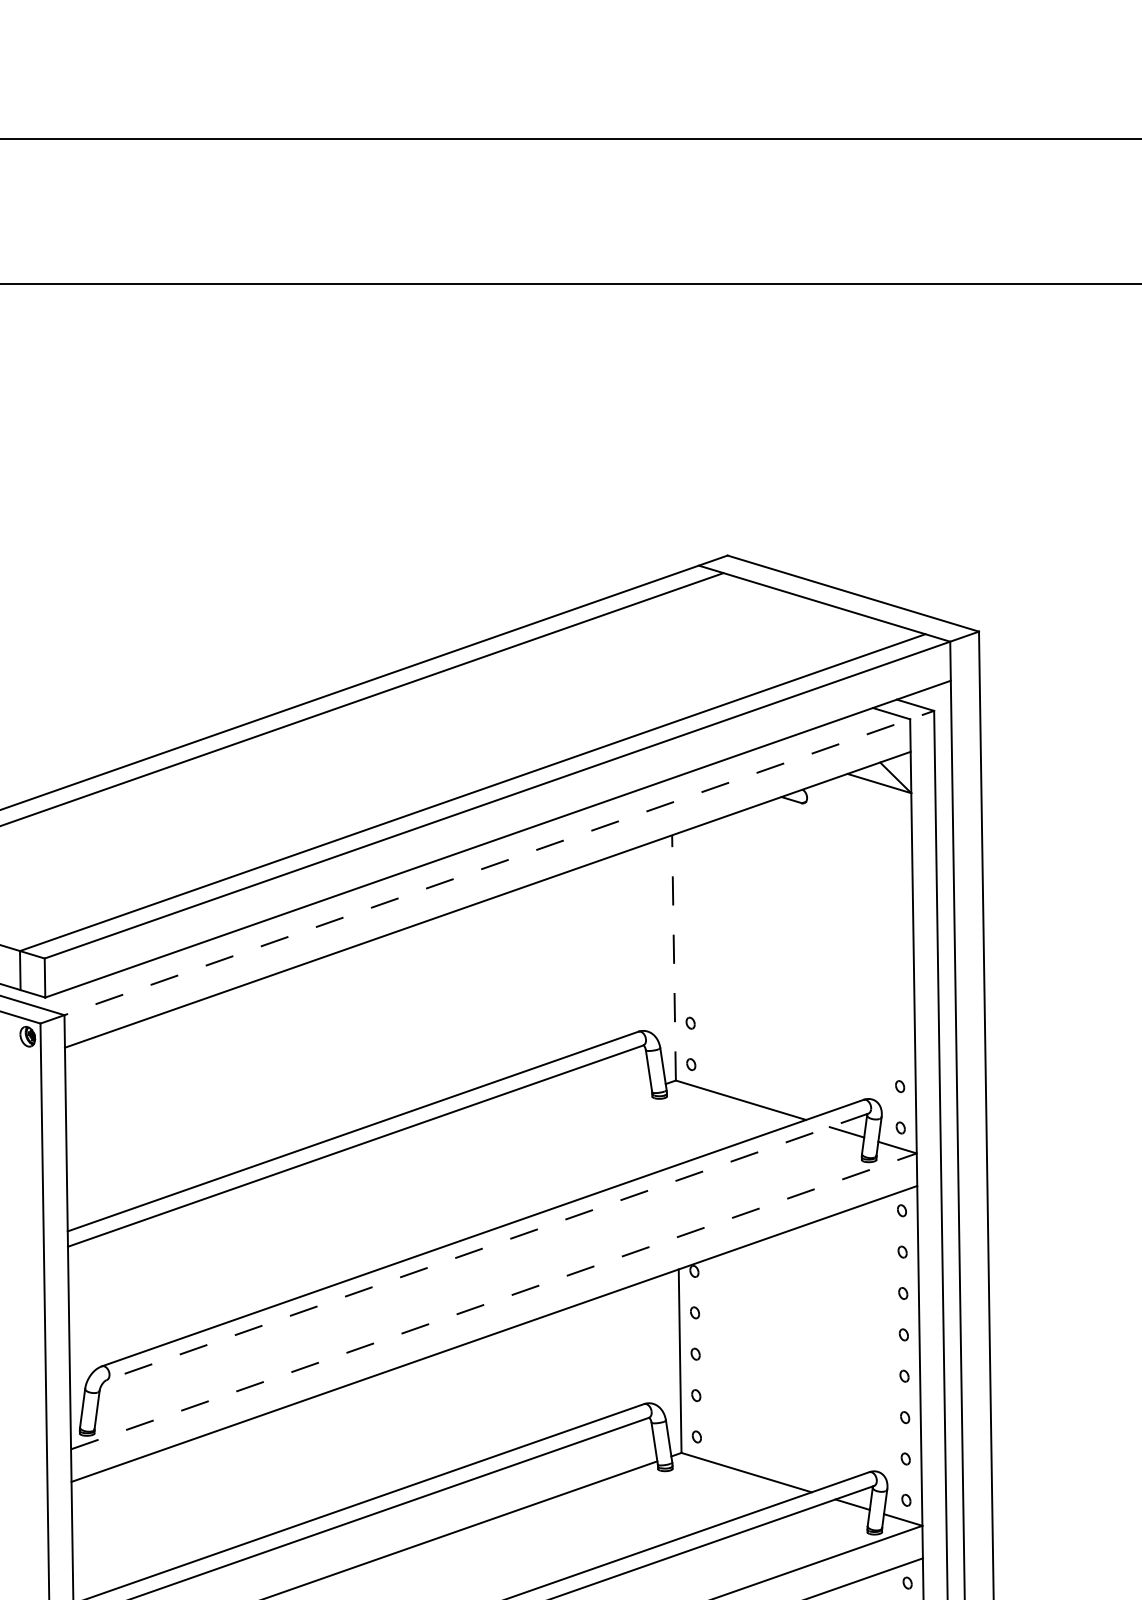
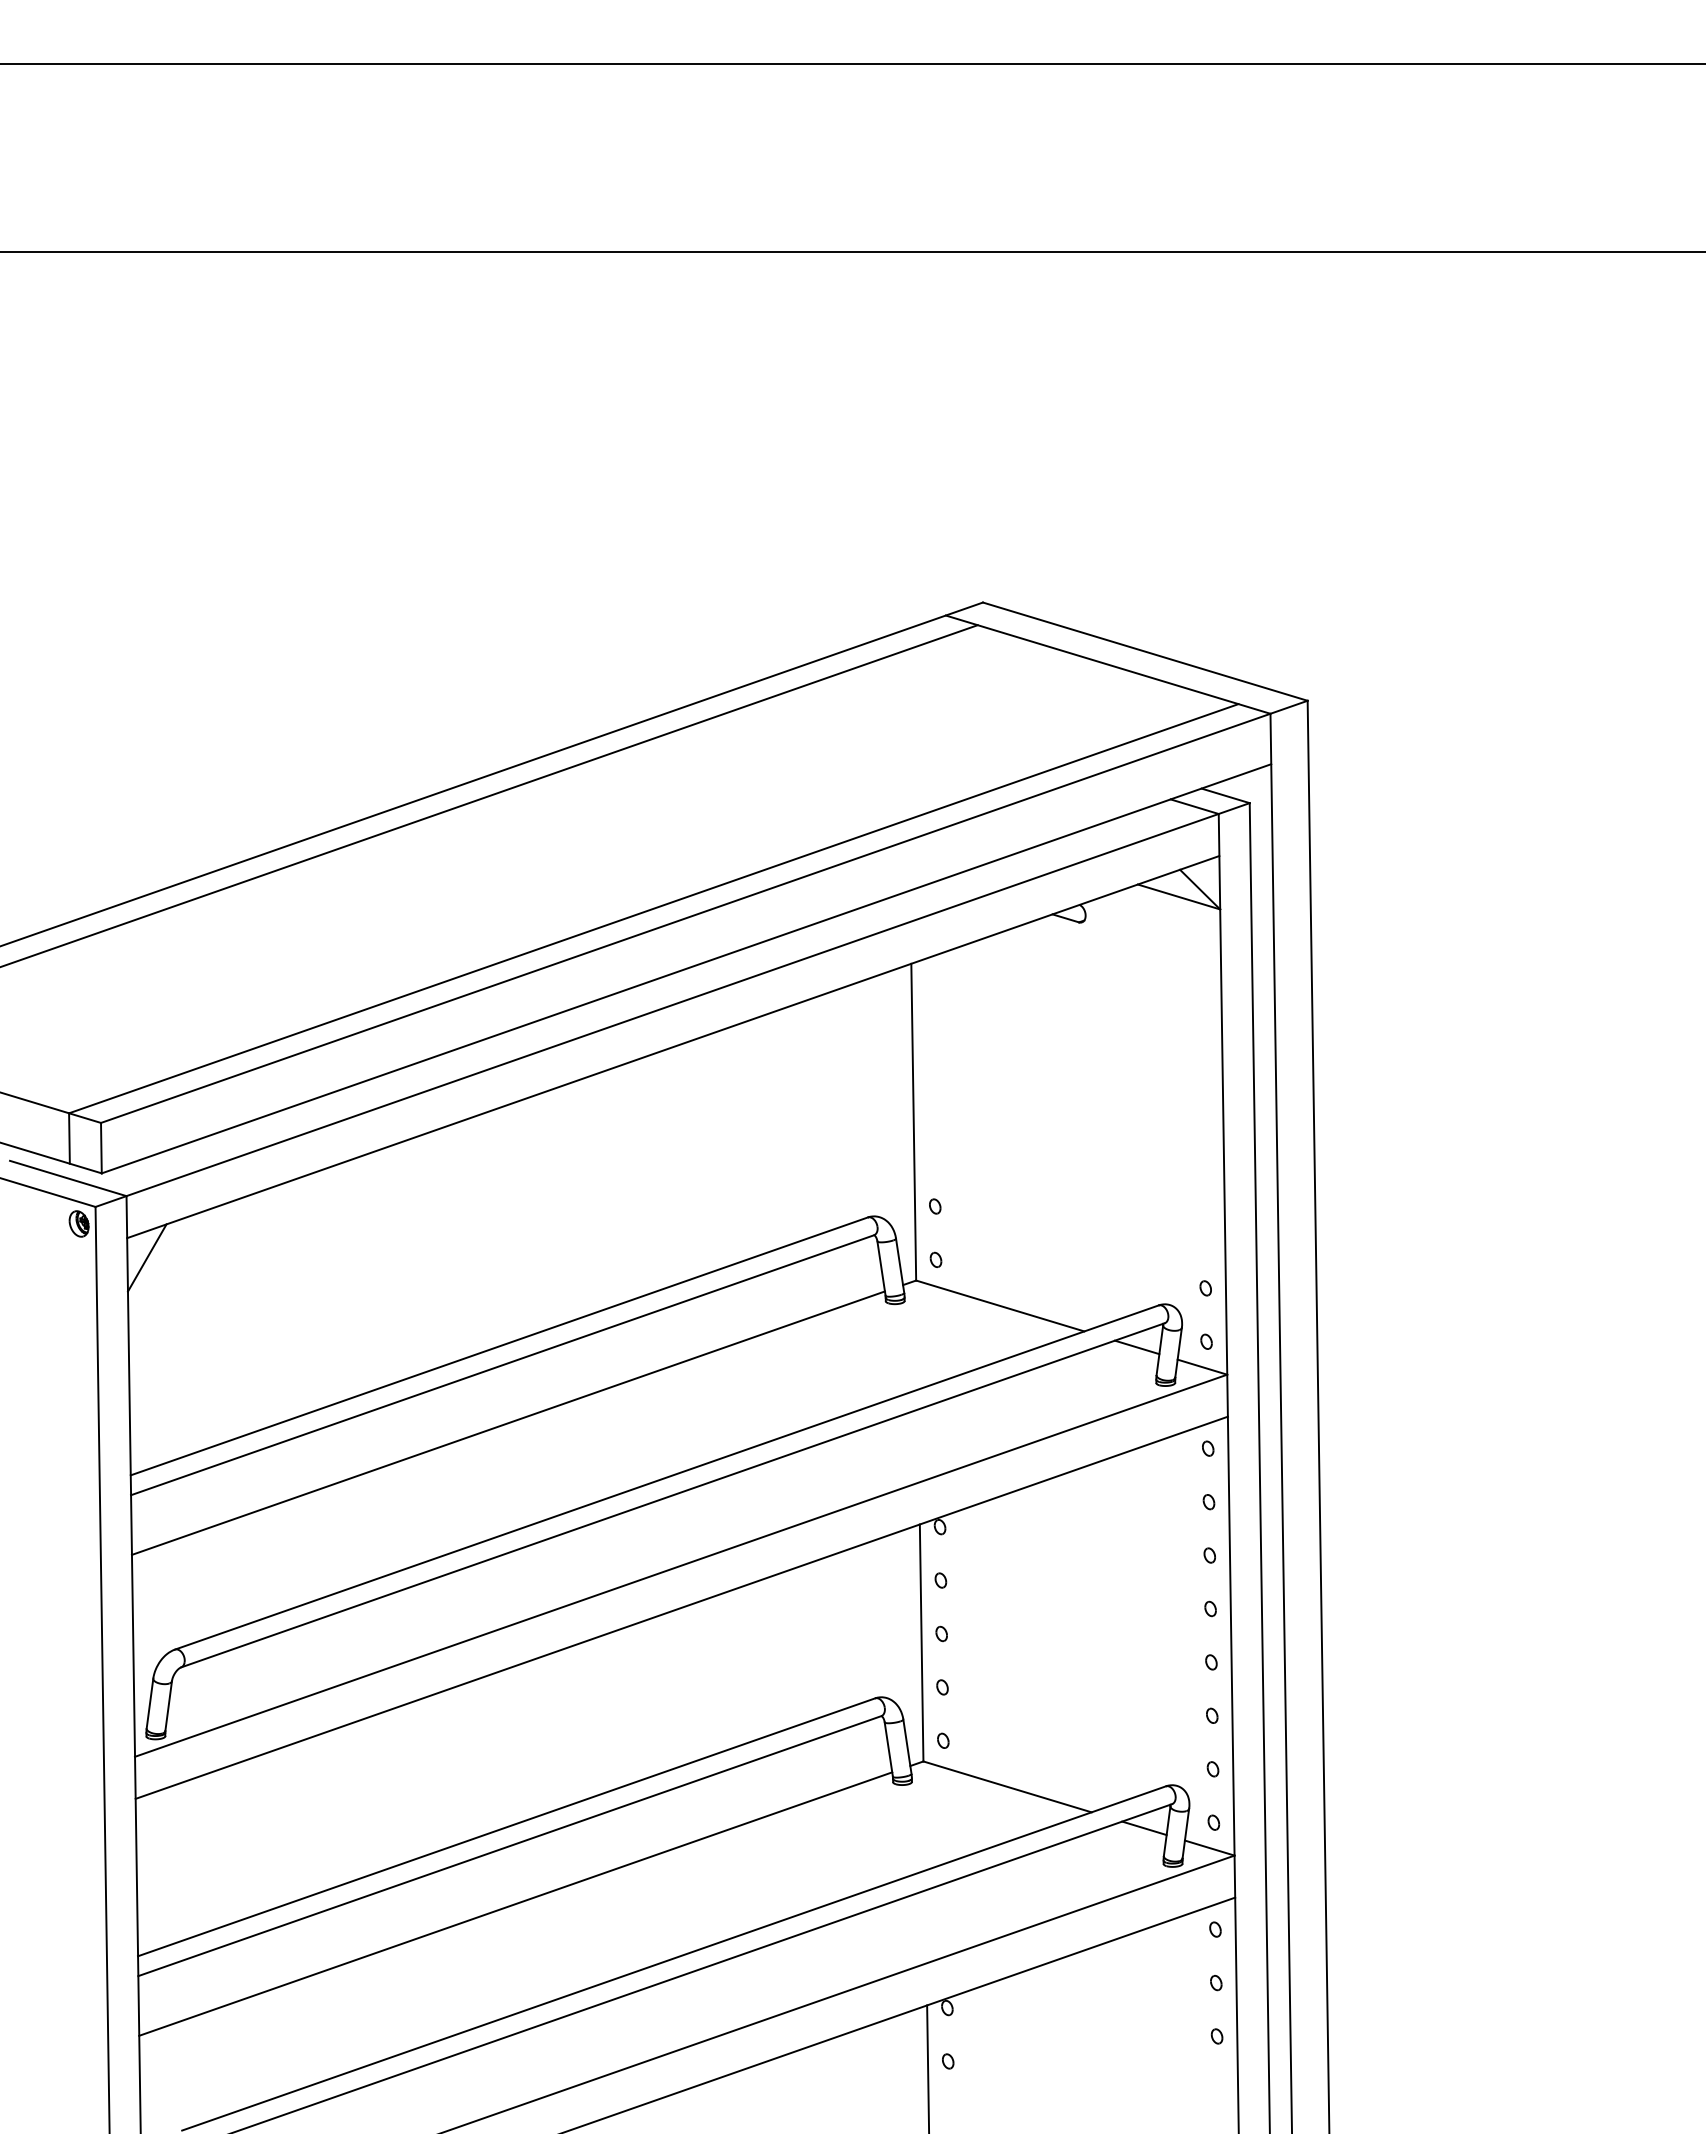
line: (487, 866) -> (673, 1004), dashed -> solid
line: (673, 957) -> (913, 1121), dashed -> solid
line: (79, 1062) -> (146, 1257), added
line: (359, 1190) -> (507, 1422), added
line: (487, 1246) -> (672, 1495), dashed -> solid
line: (494, 1301) -> (681, 1565), dashed -> solid

